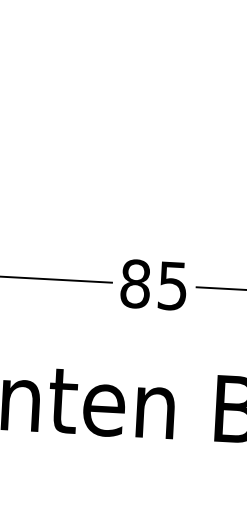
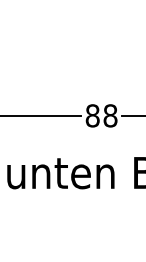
text: (172, 285) -> (110, 115), 85 -> 88

